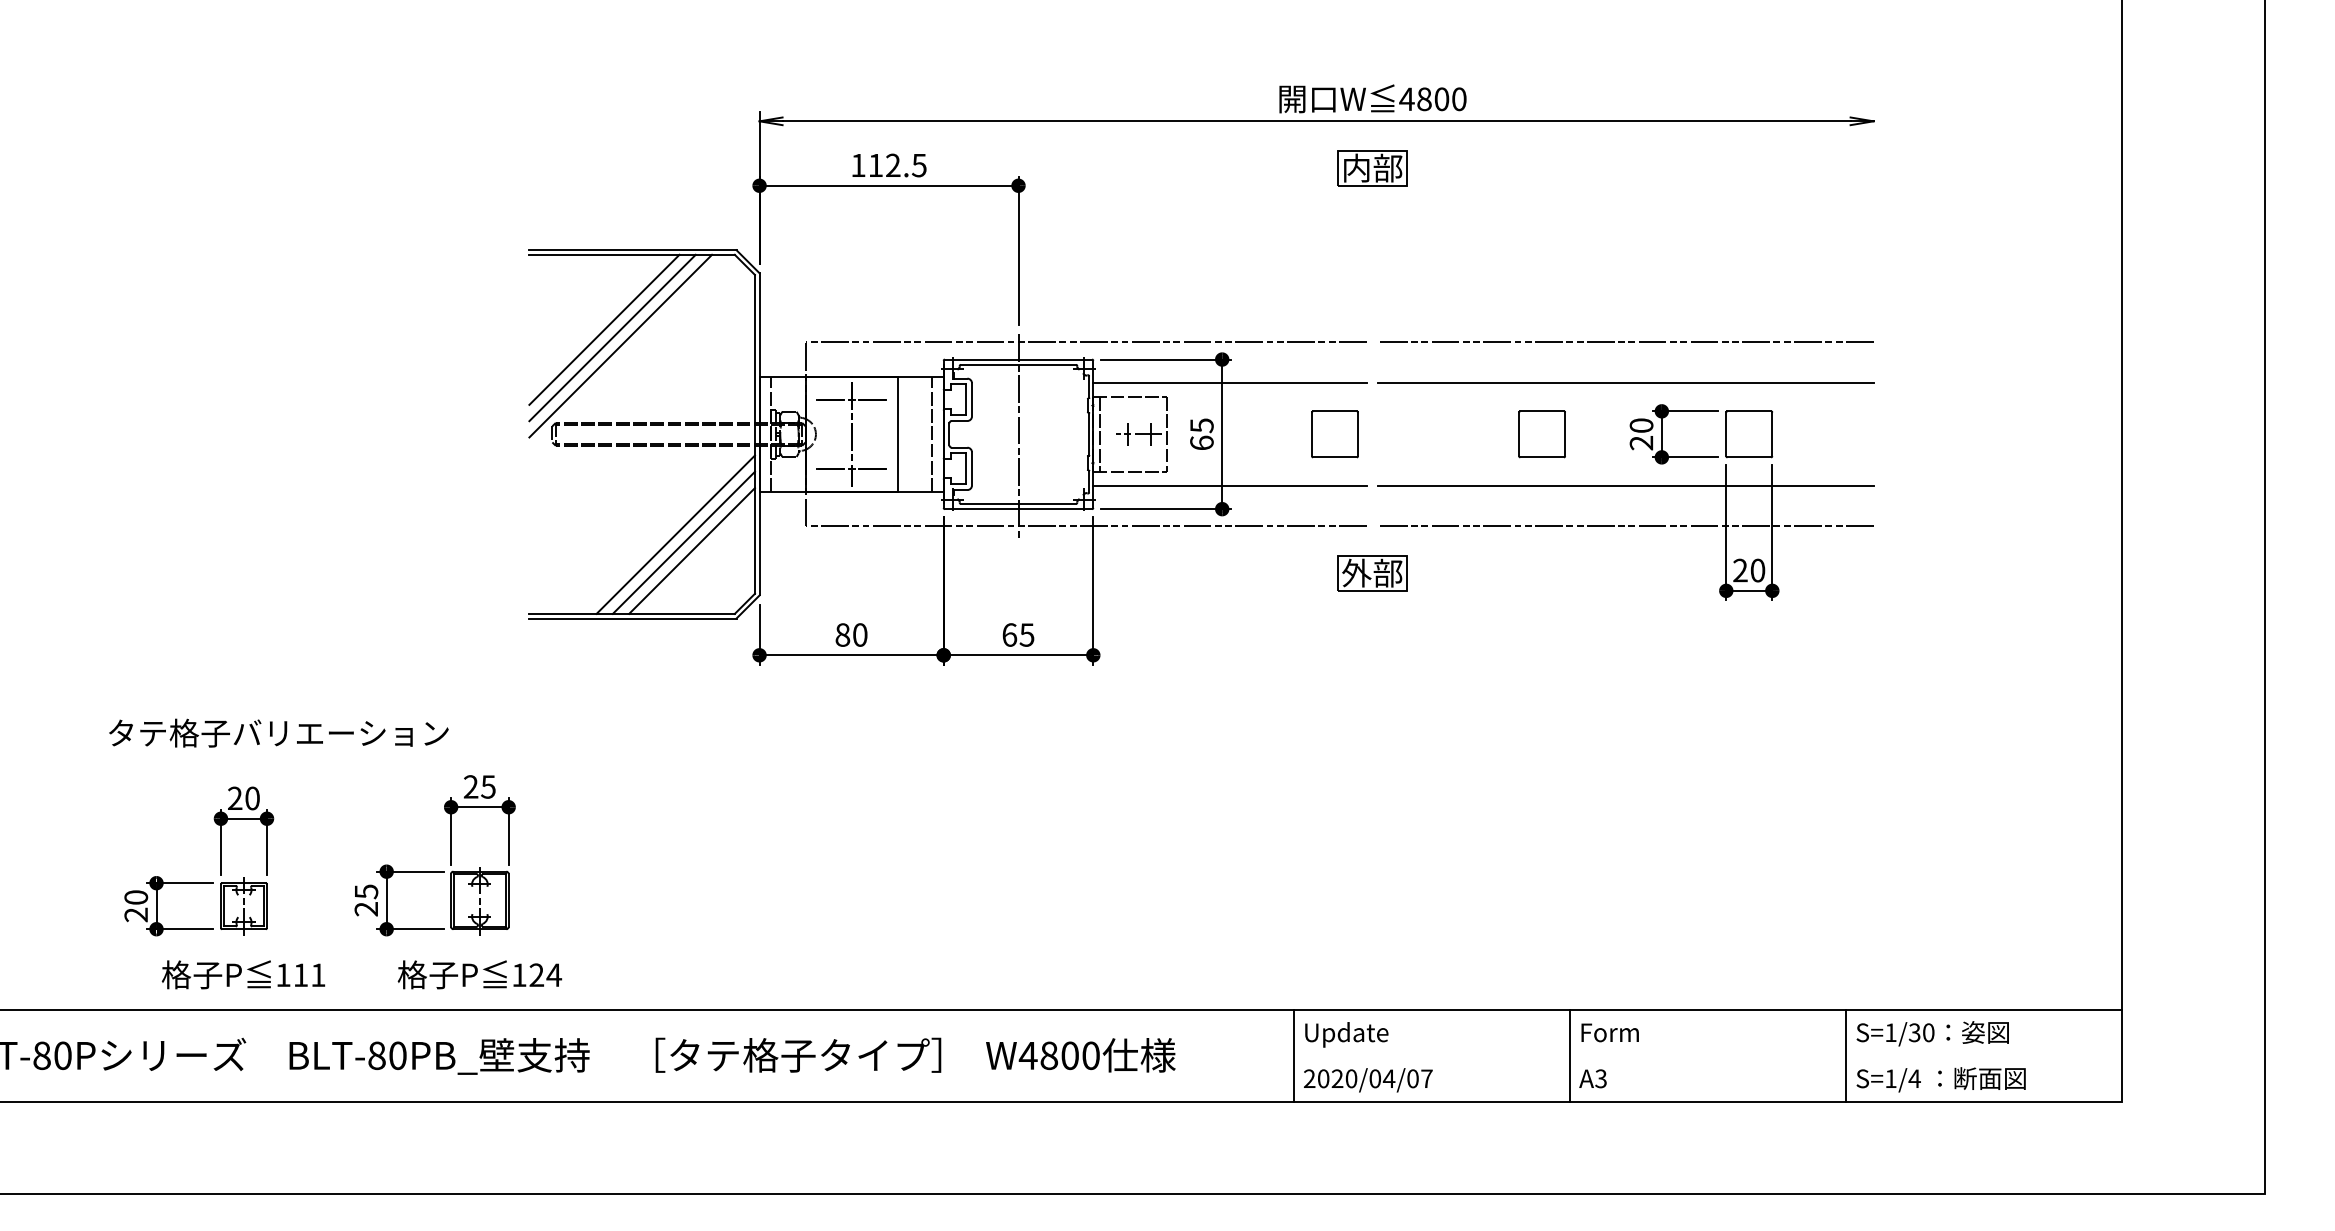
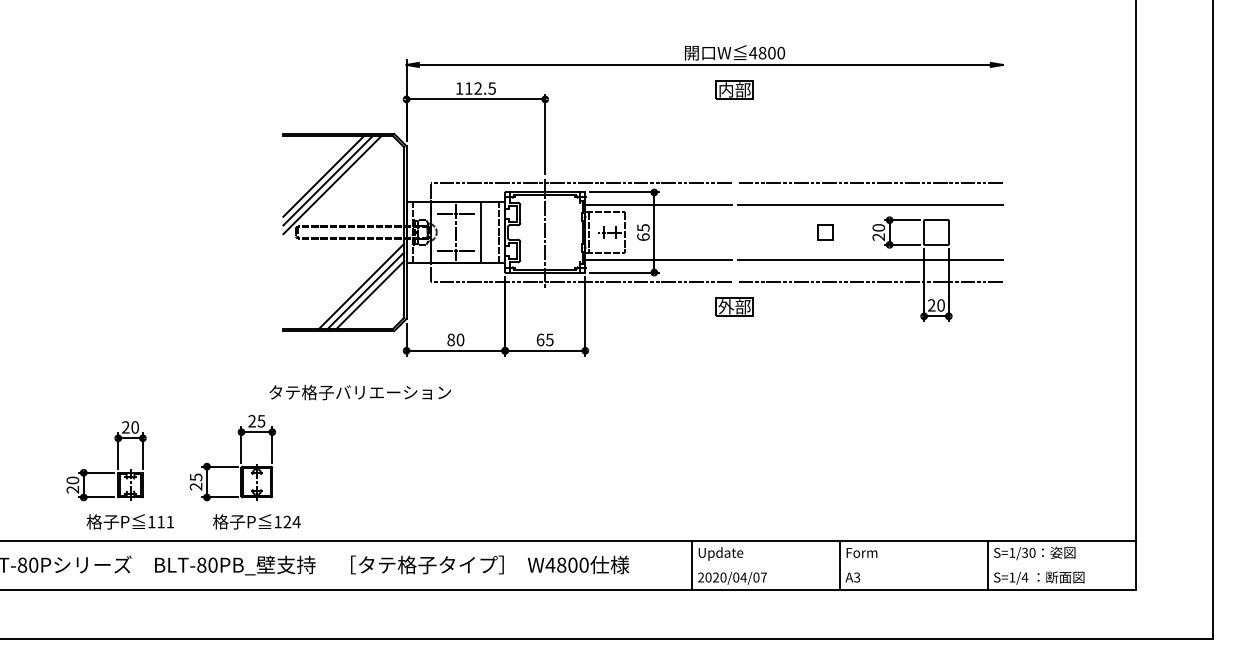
part: (1334, 434) -> (714, 232), removed
part: (1542, 434) -> (825, 232), size x0.6
text: (279, 733) -> (360, 392), moved

